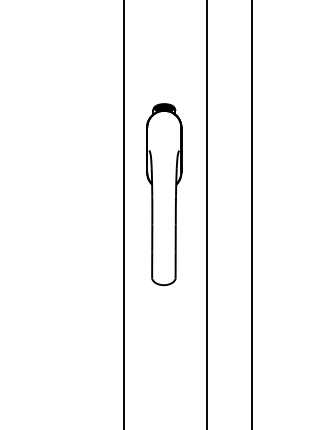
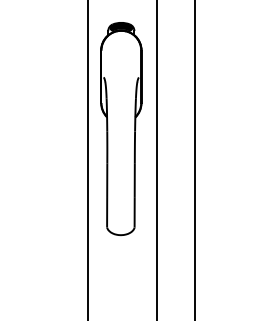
part: (164, 194) -> (121, 129), size x1.4

